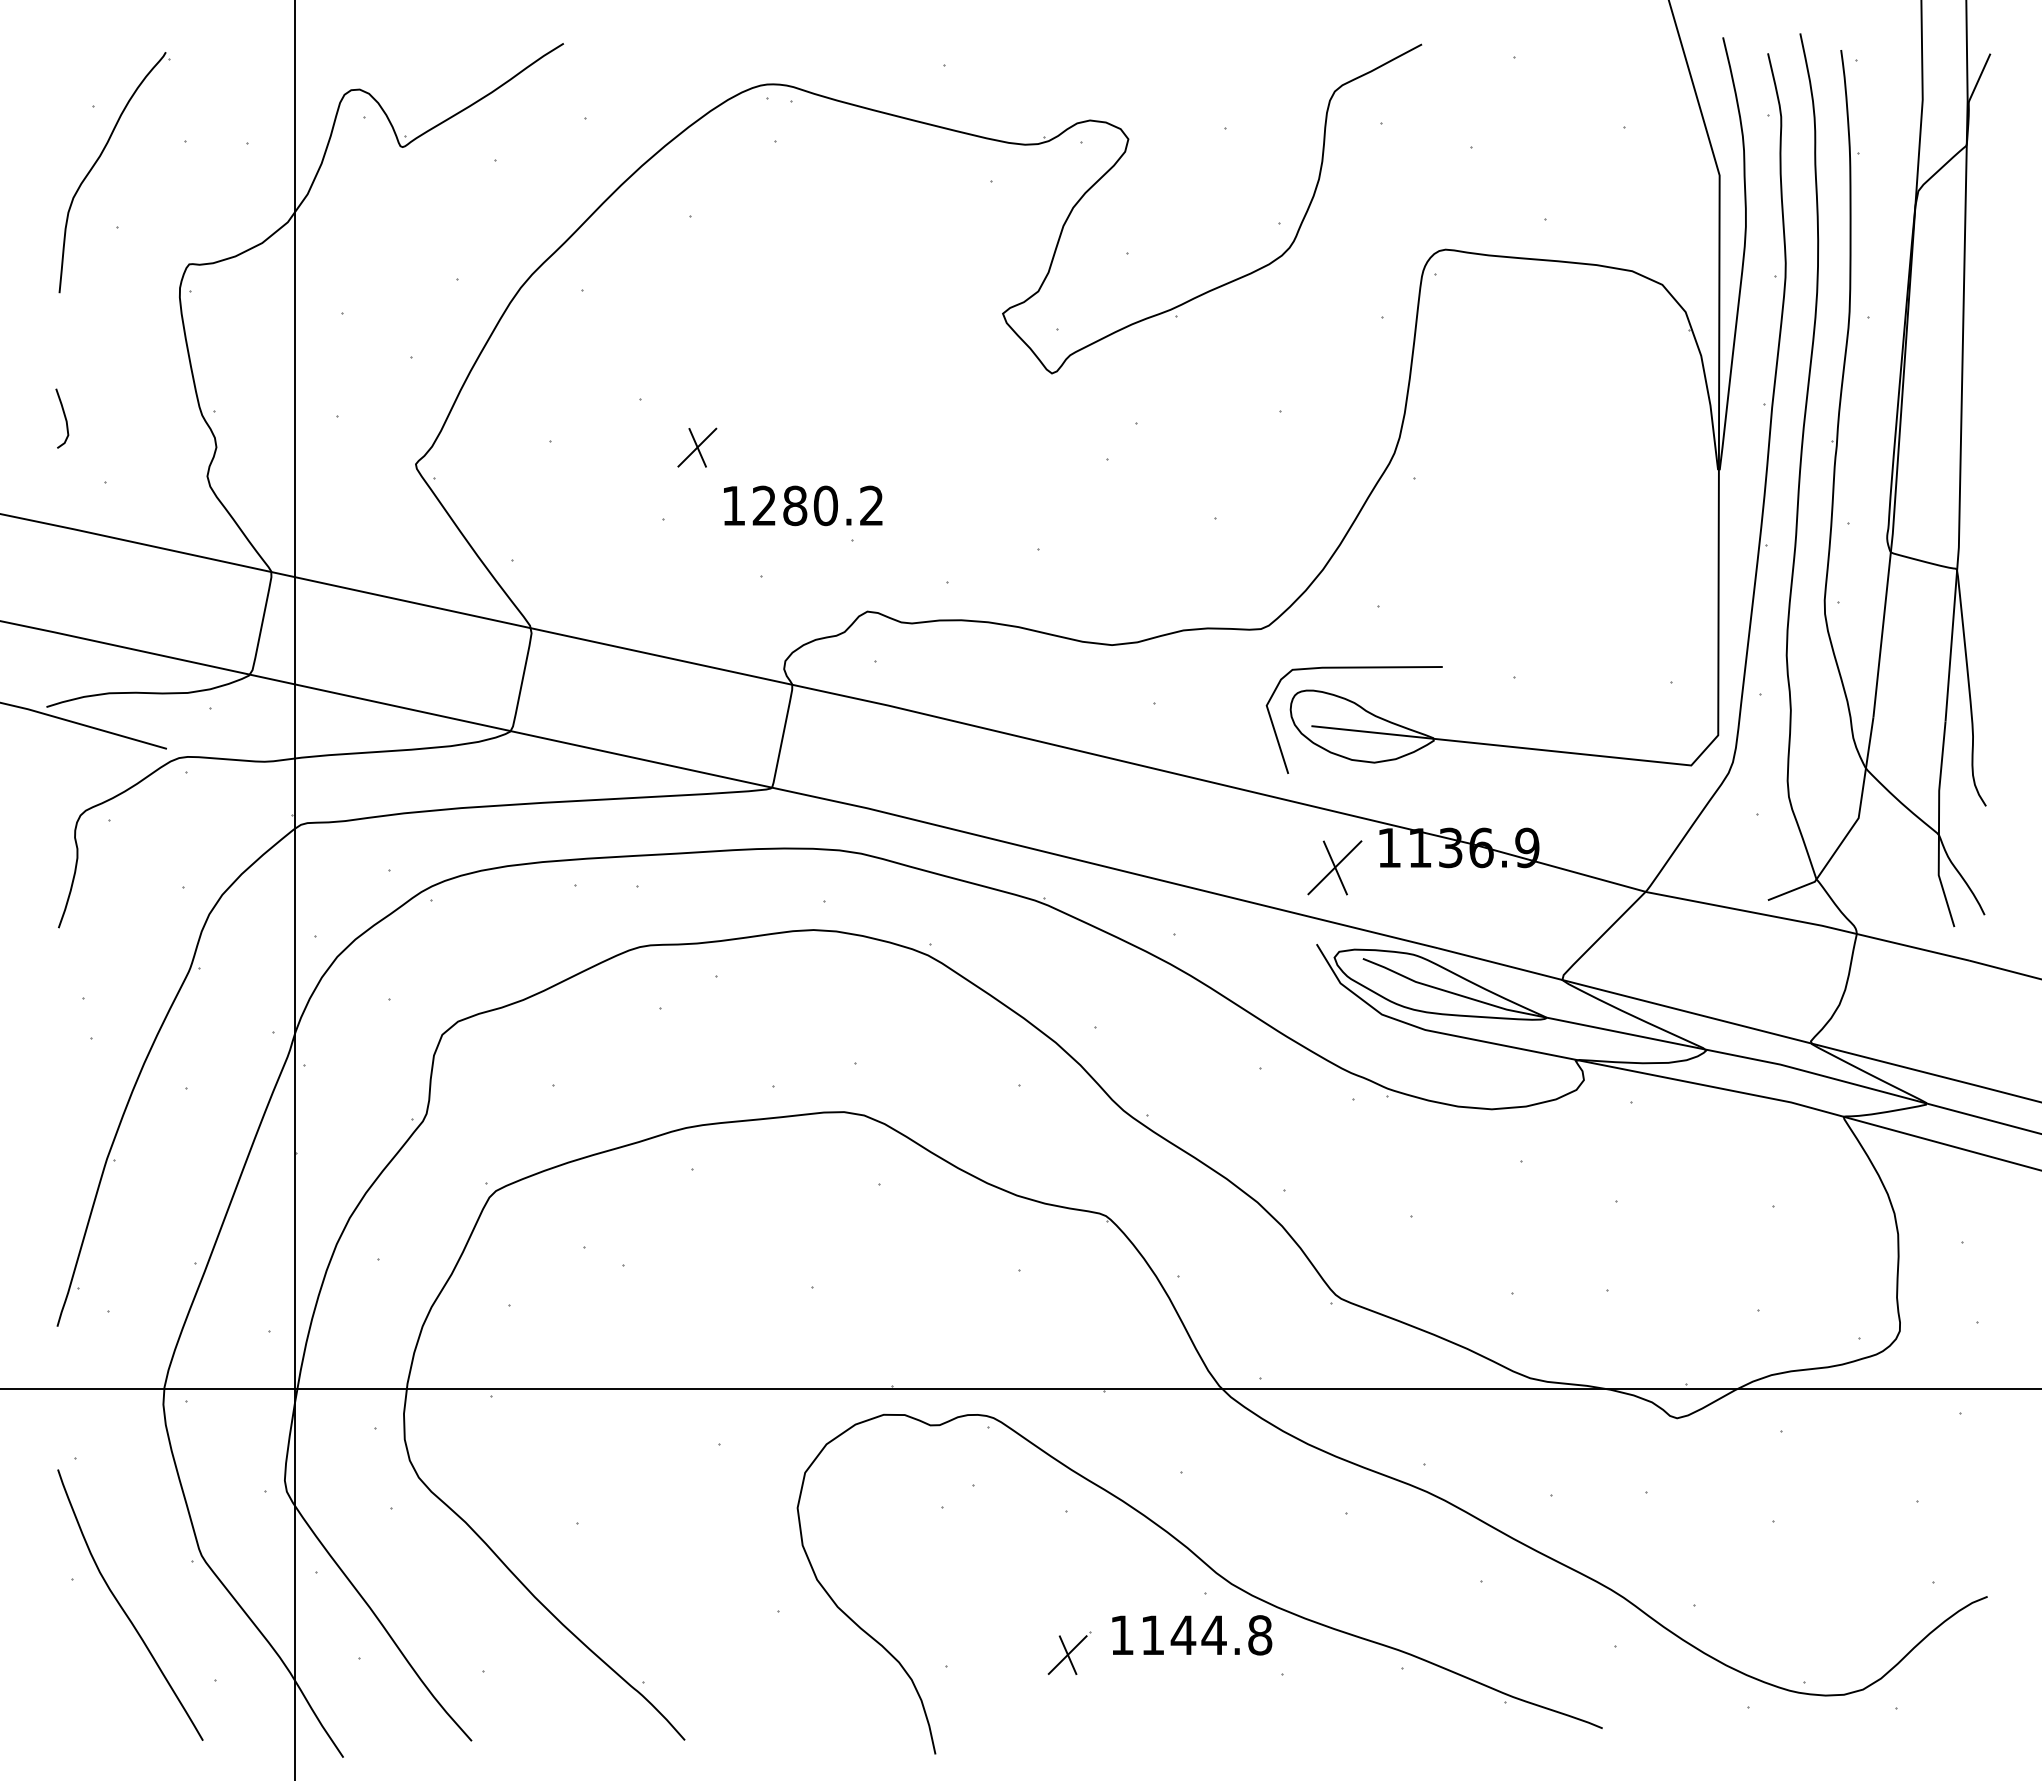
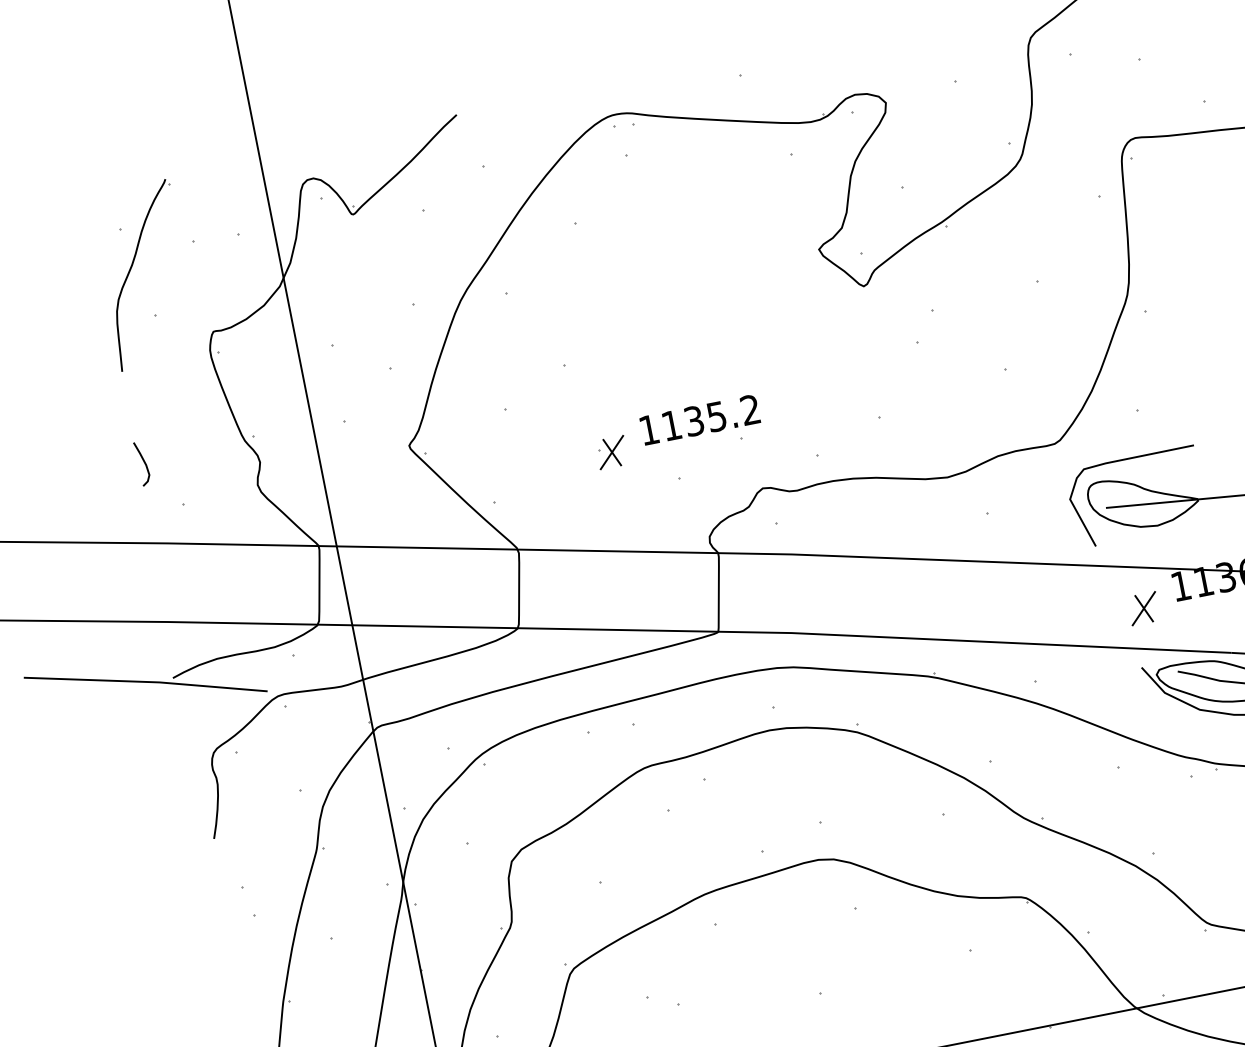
part: (697, 447) -> (612, 452), moved
text: (794, 505) -> (693, 420), 1280.2 -> 1135.2
part: (1334, 867) -> (1143, 608), size x0.71

